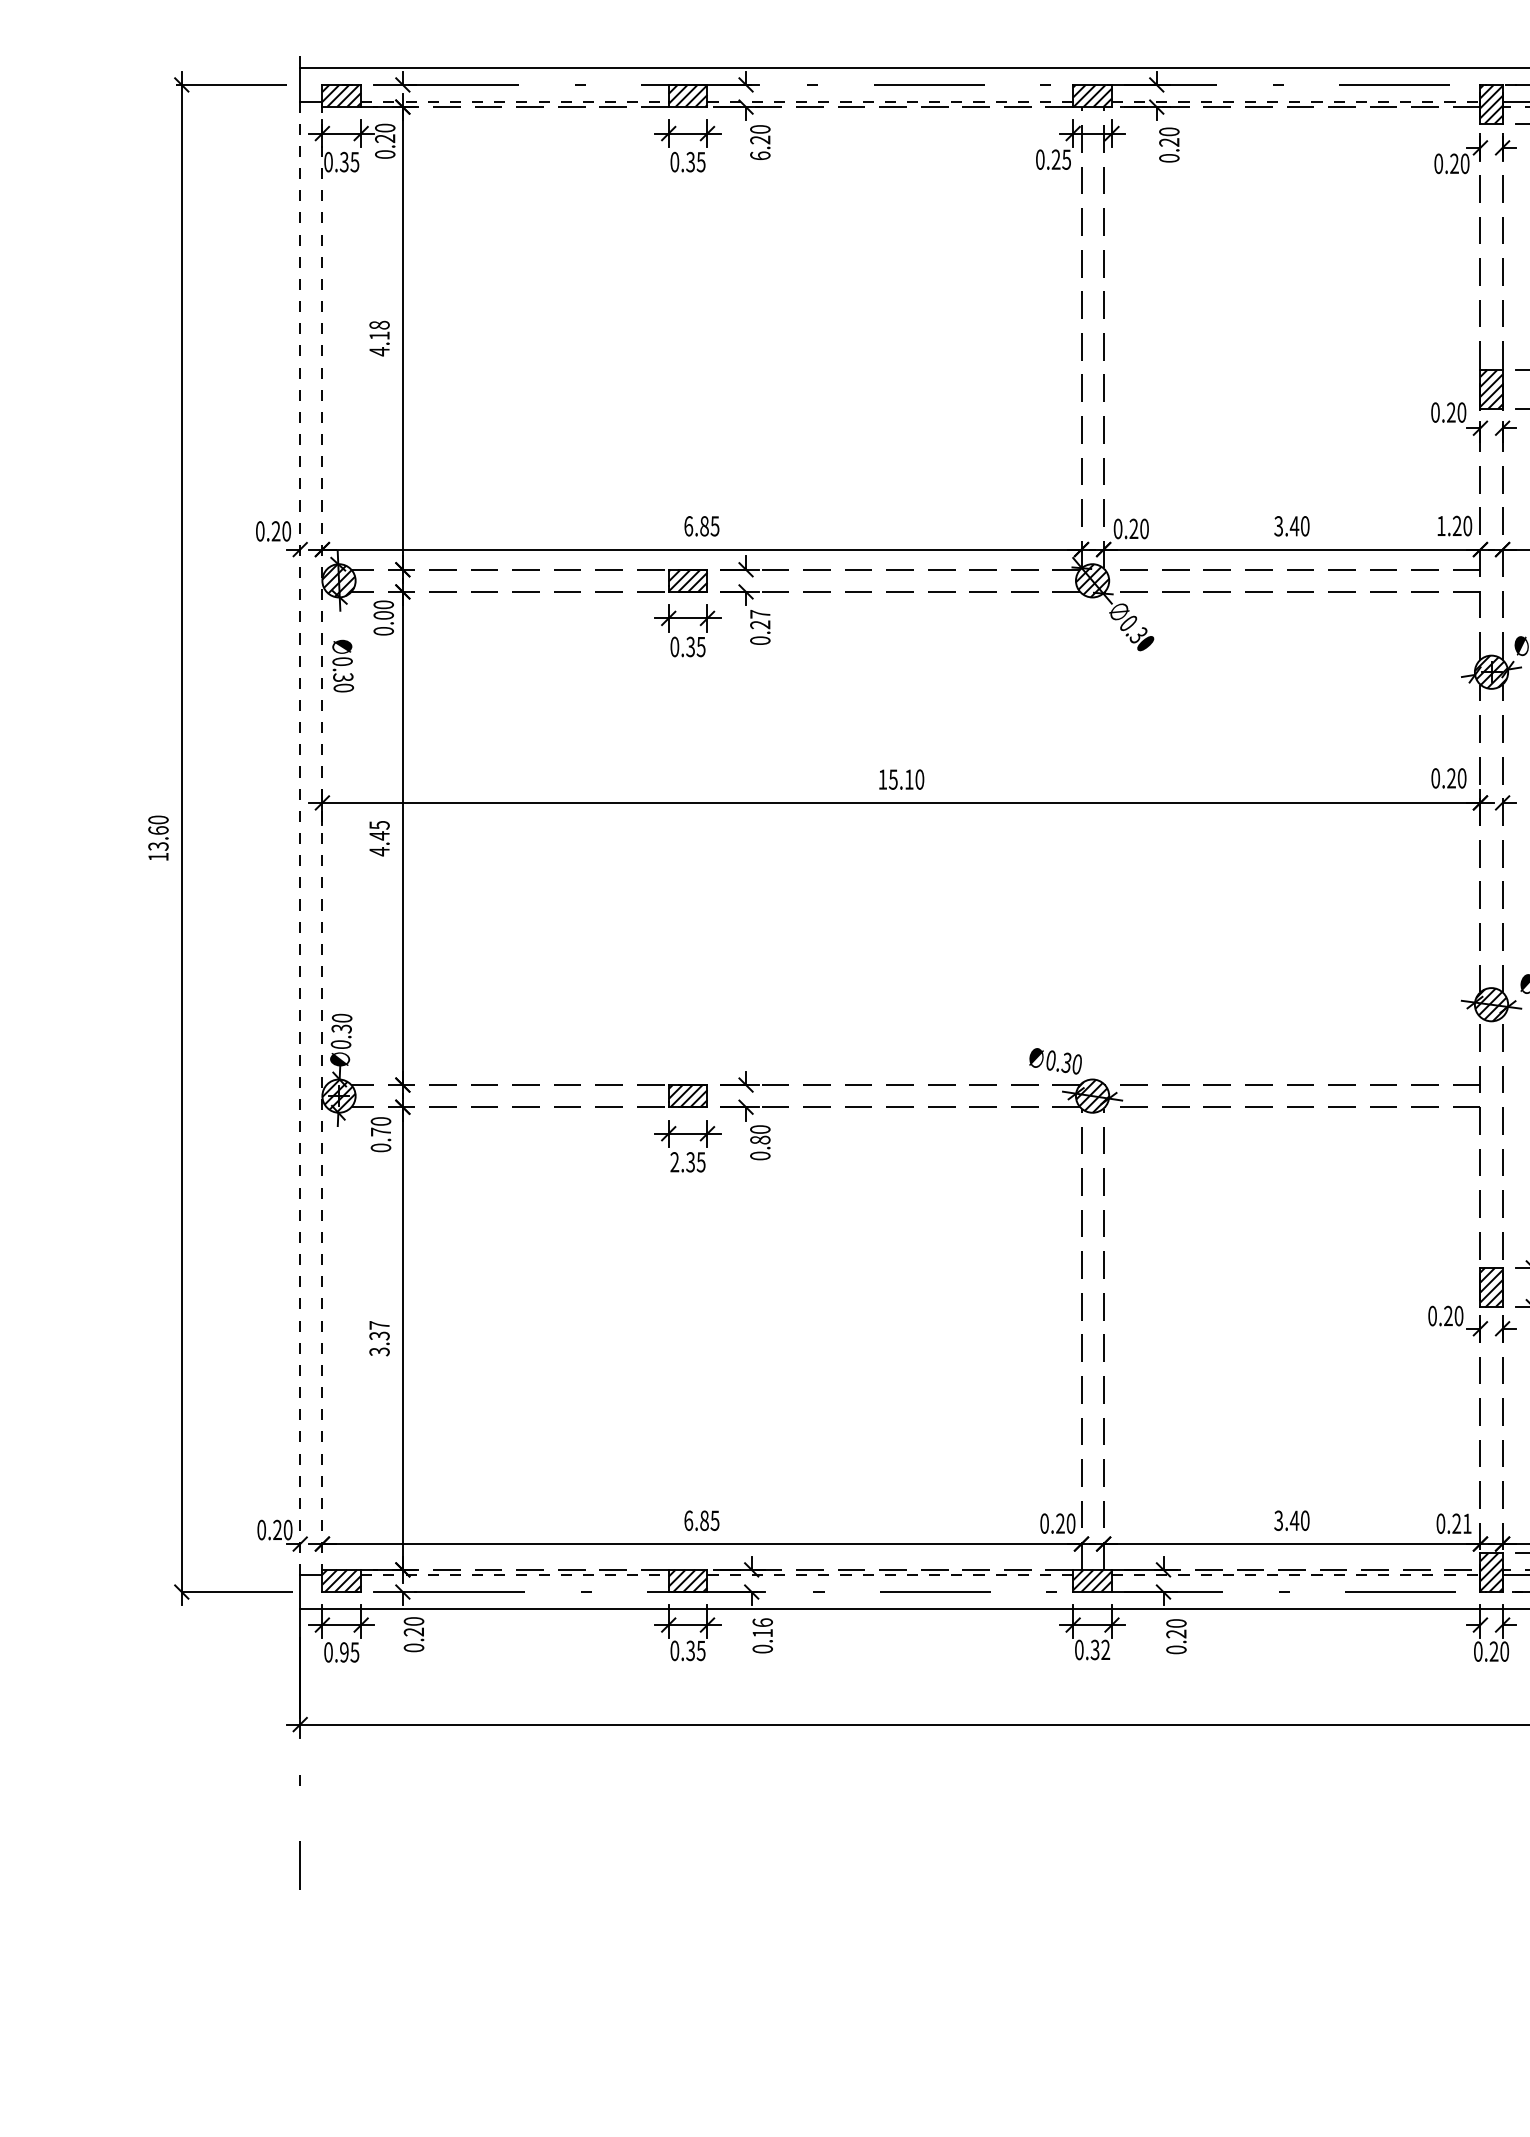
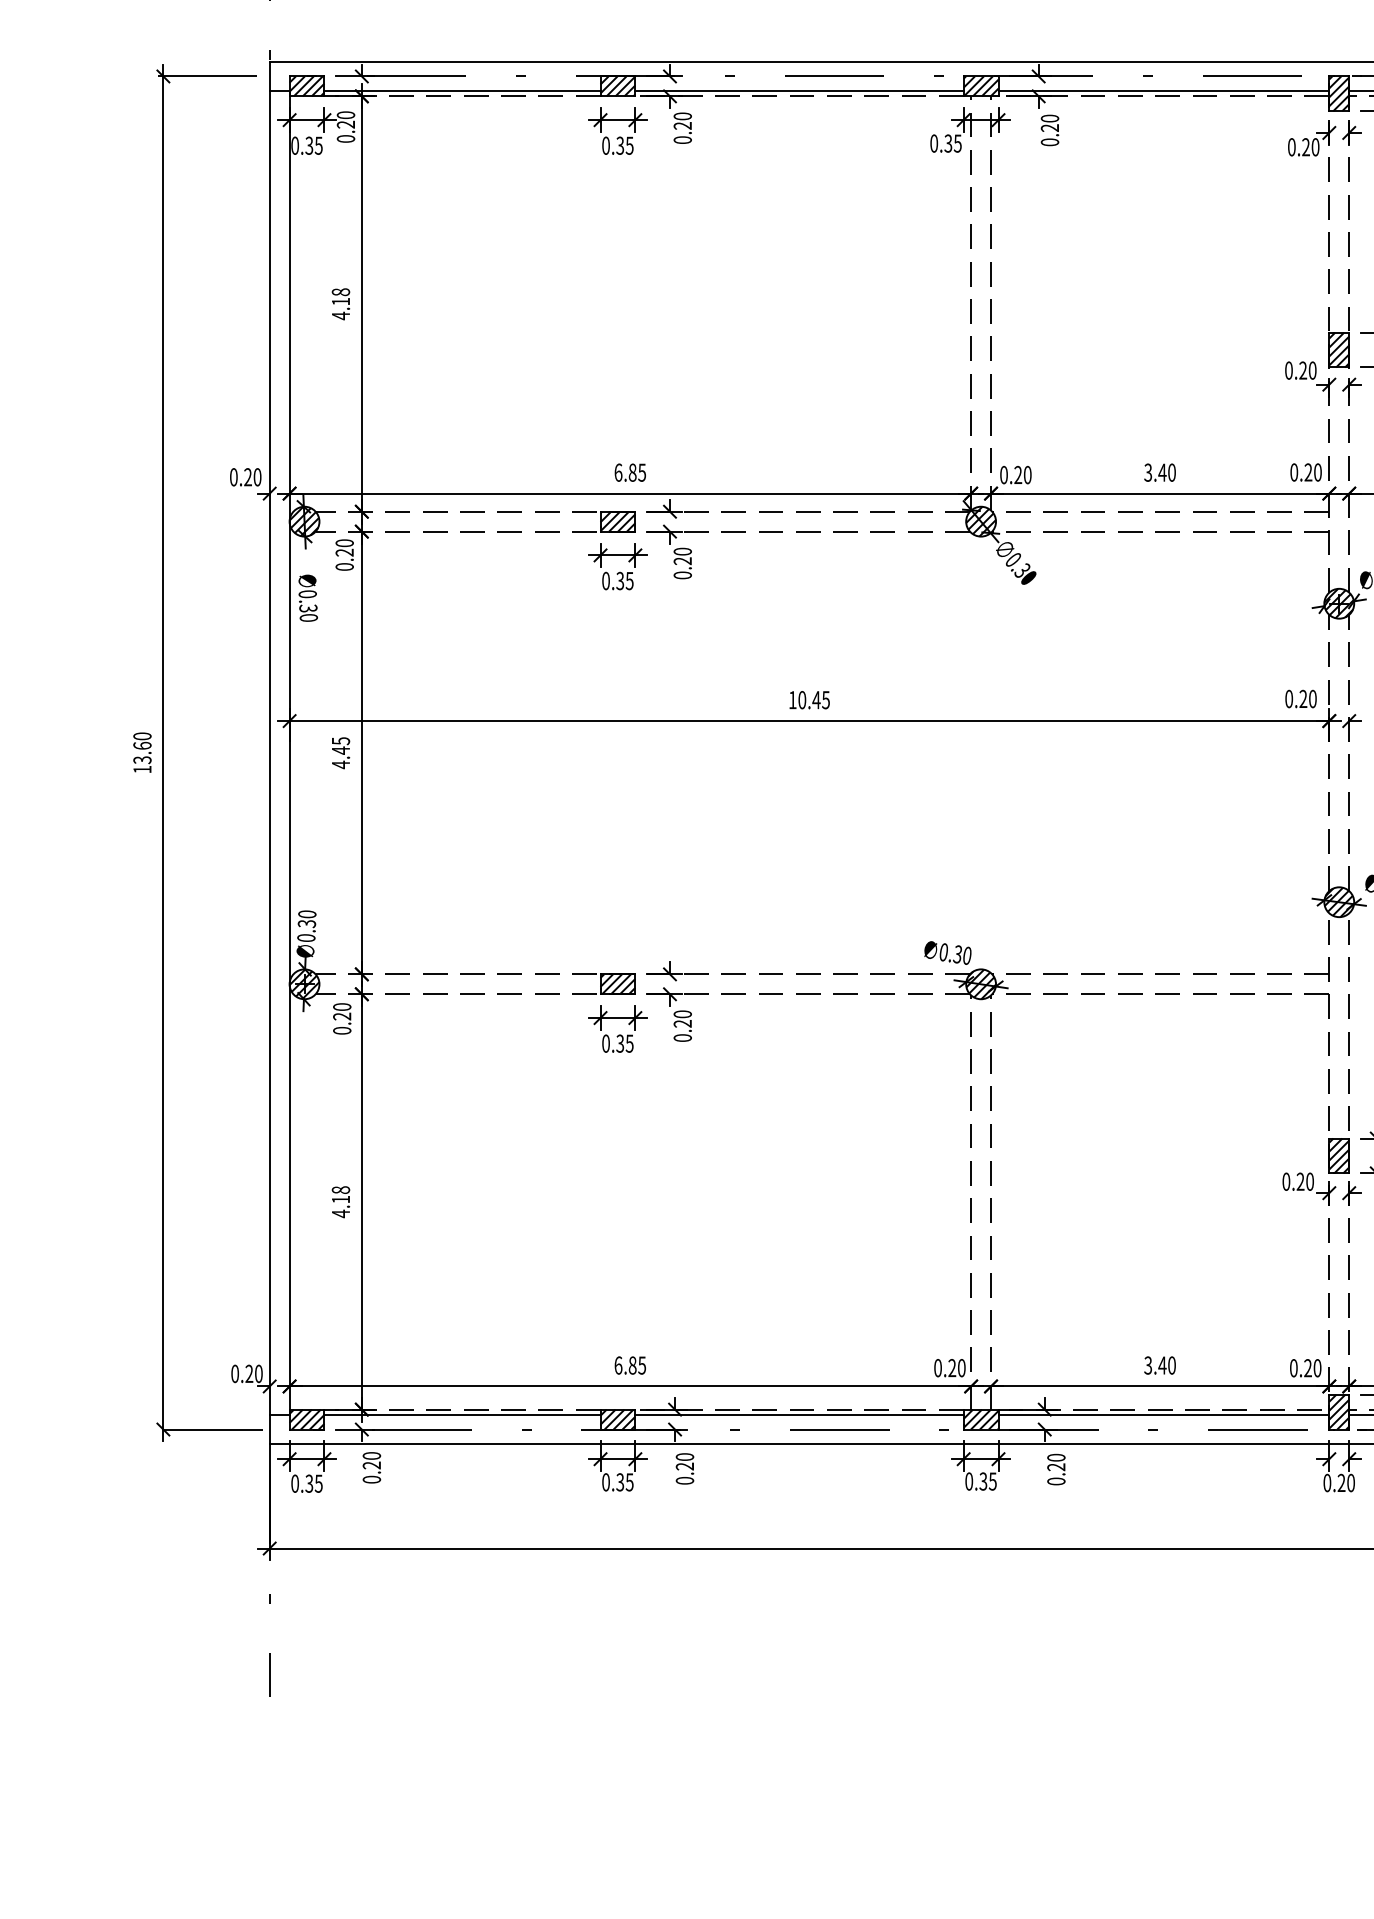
line: (514, 101) -> (462, 91), dashed -> solid
line: (890, 101) -> (799, 91), dashed -> solid
line: (1296, 101) -> (1164, 91), dashed -> solid
text: (760, 155) -> (682, 139), 6.20 -> 0.20
text: (1055, 159) -> (947, 143), 0.25 -> 0.35
text: (1441, 525) -> (1294, 471), 1.20 -> 0.20
text: (760, 613) -> (682, 551), 0.27 -> 0.20
text: (383, 615) -> (344, 552), 0.00 -> 0.20
text: (906, 779) -> (814, 700), 15.10 -> 10.45
line: (300, 838) -> (269, 753), dashed -> solid
line: (322, 838) -> (289, 753), dashed -> solid
text: (380, 1131) -> (341, 1016), 0.70 -> 0.20
text: (760, 1139) -> (682, 1023), 0.80 -> 0.20
text: (674, 1162) -> (605, 1043), 2.35 -> 0.35
text: (379, 1338) -> (340, 1201), 3.37 -> 4.18
text: (1467, 1523) -> (1317, 1367), 0.21 -> 0.20
line: (514, 1575) -> (462, 1414), dashed -> solid
line: (890, 1575) -> (799, 1414), dashed -> solid
line: (1296, 1575) -> (1164, 1414), dashed -> solid
text: (762, 1627) -> (684, 1461), 0.16 -> 0.20
text: (1105, 1649) -> (992, 1481), 0.32 -> 0.35
text: (344, 1652) -> (309, 1483), 0.95 -> 0.35

